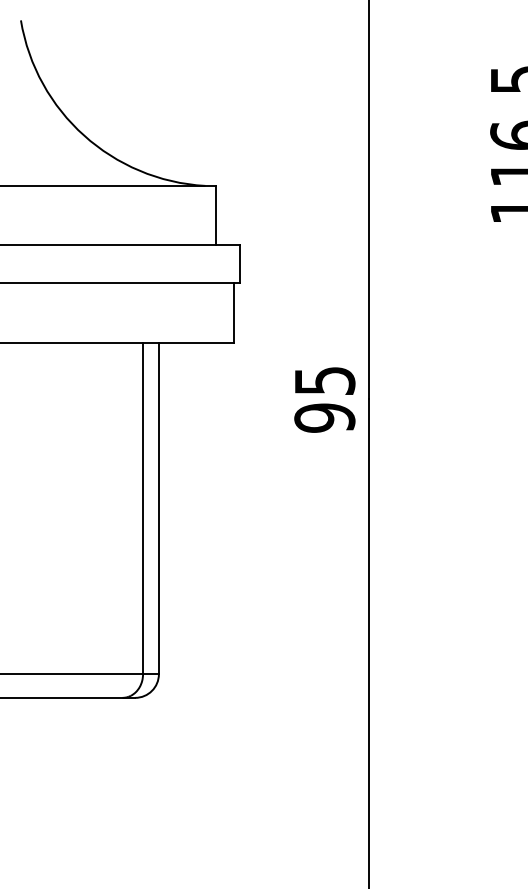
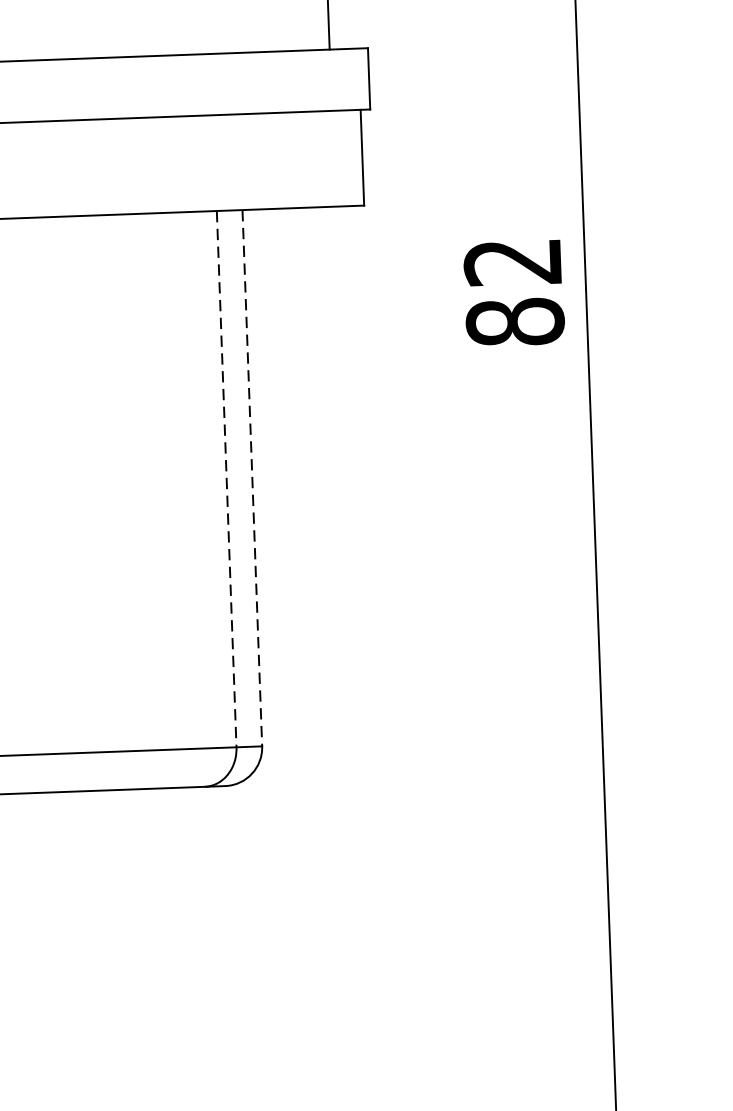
text: (324, 399) -> (513, 292), 95 -> 82
line: (143, 508) -> (227, 479), solid -> dashed
line: (158, 508) -> (251, 478), solid -> dashed

